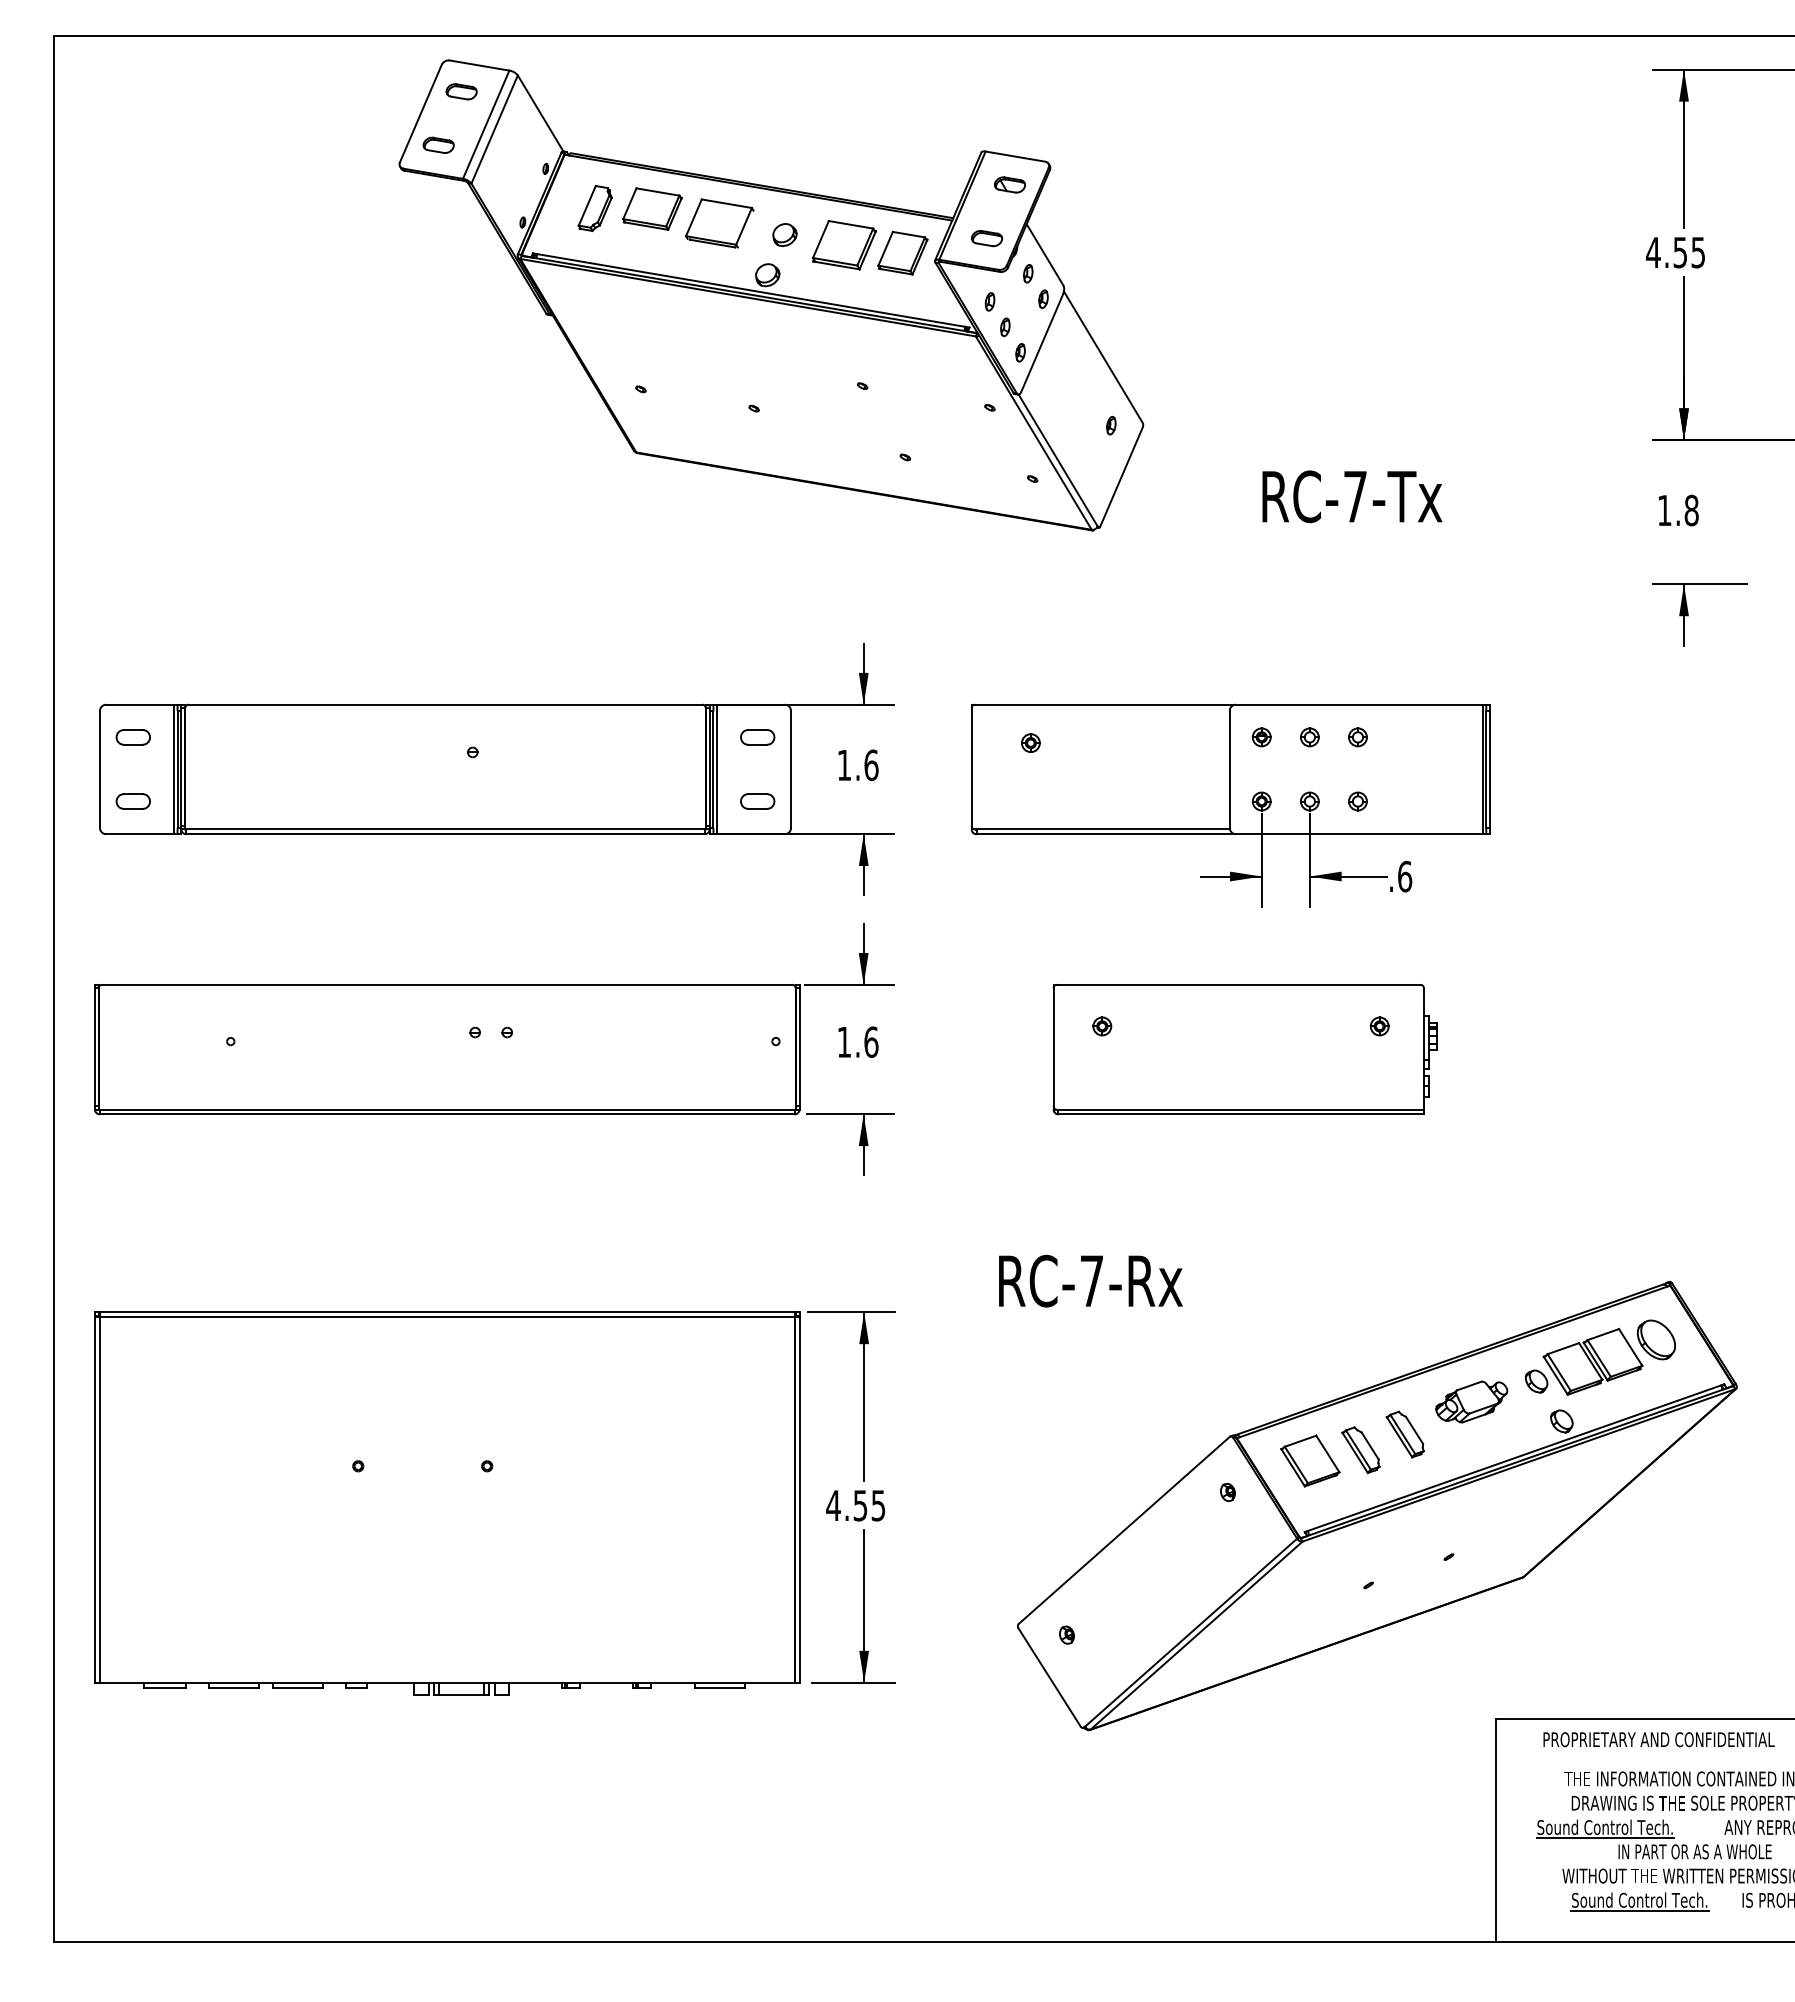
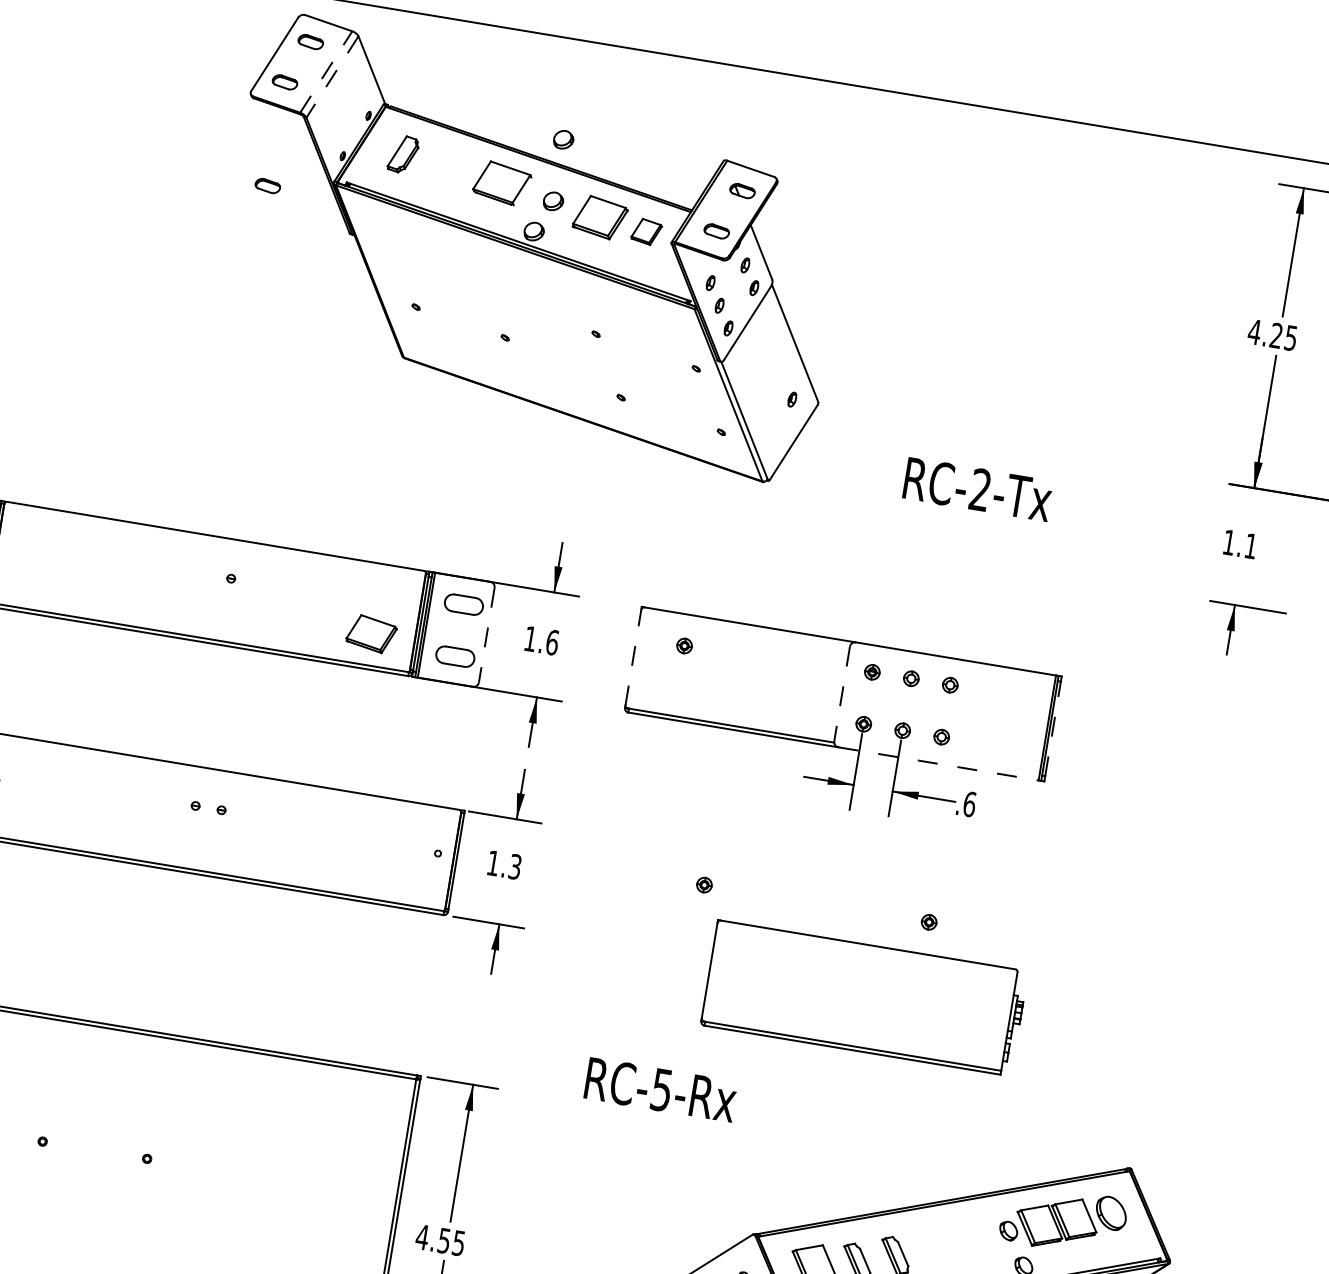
line: (486, 124) -> (326, 71), solid -> dashed
line: (494, 129) -> (332, 77), solid -> dashed
part: (784, 158) -> (563, 139), added
part: (652, 208) -> (371, 633), moved
part: (902, 252) -> (646, 231), size x0.7
text: (1679, 252) -> (1275, 335), 4.55 -> 4.25
part: (438, 272) -> (267, 185), added
text: (1355, 496) -> (980, 489), RC-7-Tx -> RC-2-Tx
text: (1691, 510) -> (1250, 546), 1.8 -> 1.1
part: (757, 737) -> (463, 604), size x1.4
line: (971, 766) -> (633, 656), solid -> dashed
line: (1490, 768) -> (1053, 728), solid -> dashed
line: (791, 769) -> (487, 635), solid -> dashed
line: (1229, 769) -> (841, 694), solid -> dashed
part: (757, 801) -> (455, 656), size x1.4
line: (1360, 834) -> (939, 764), solid -> dashed
text: (871, 1041) -> (515, 866), 1.6 -> 1.3
part: (1244, 1049) -> (864, 998), moved
text: (1091, 1281) -> (661, 1090), RC-7-Rx -> RC-5-Rx
part: (1471, 1401) -> (953, 1238), removed

